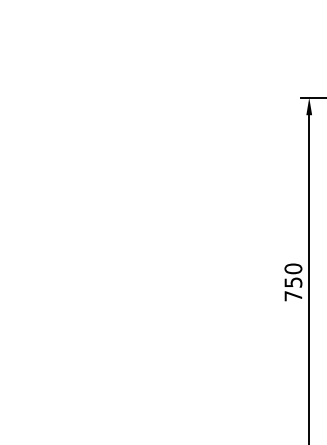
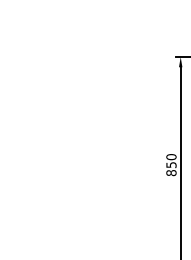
text: (293, 296) -> (171, 173), 750 -> 850

